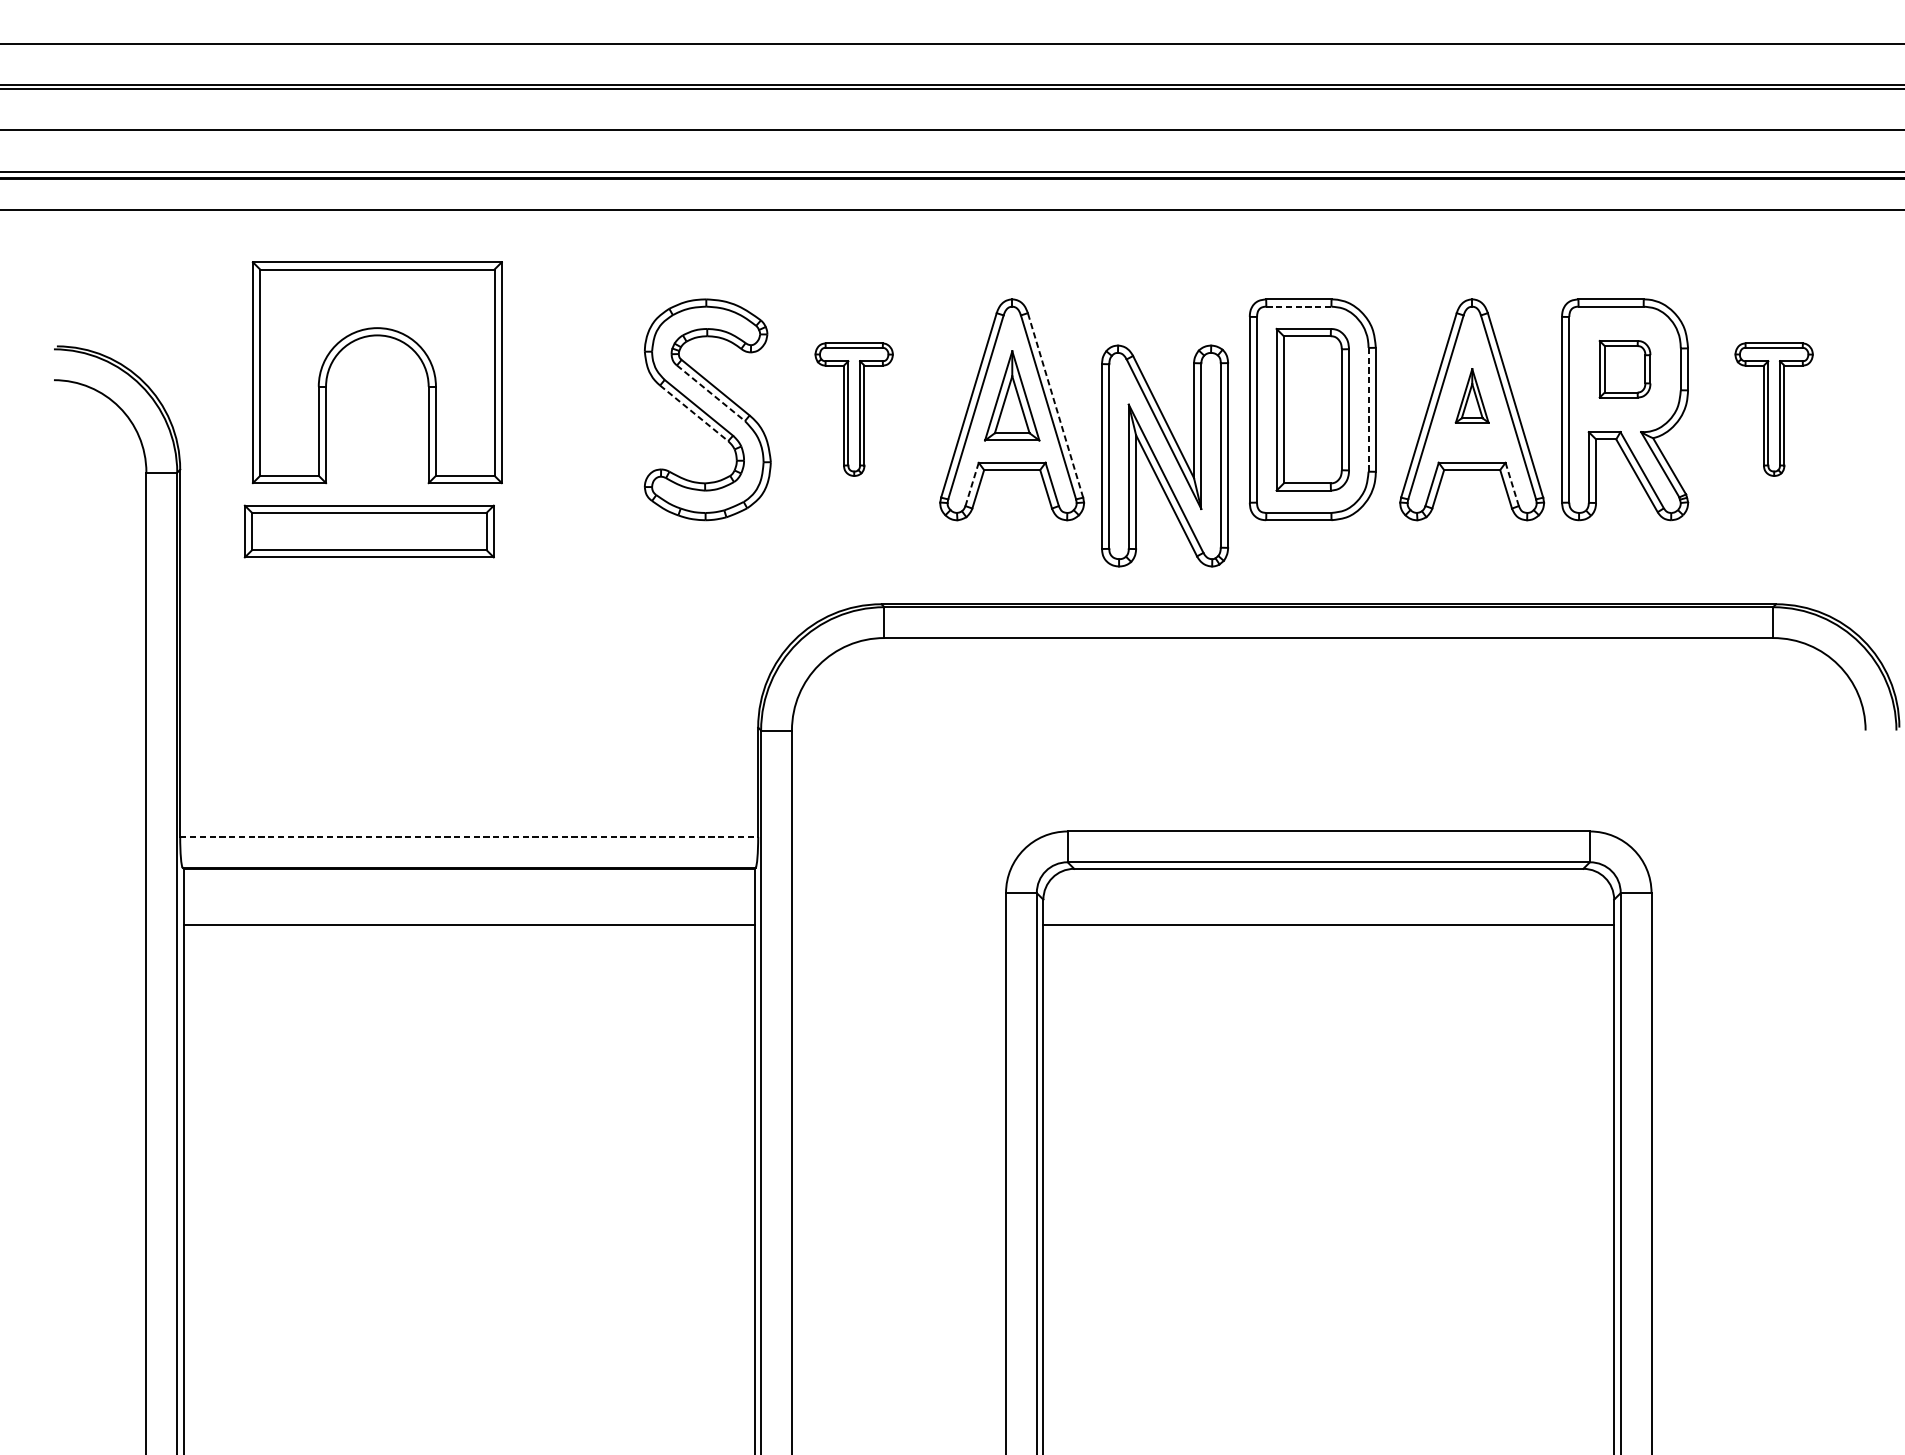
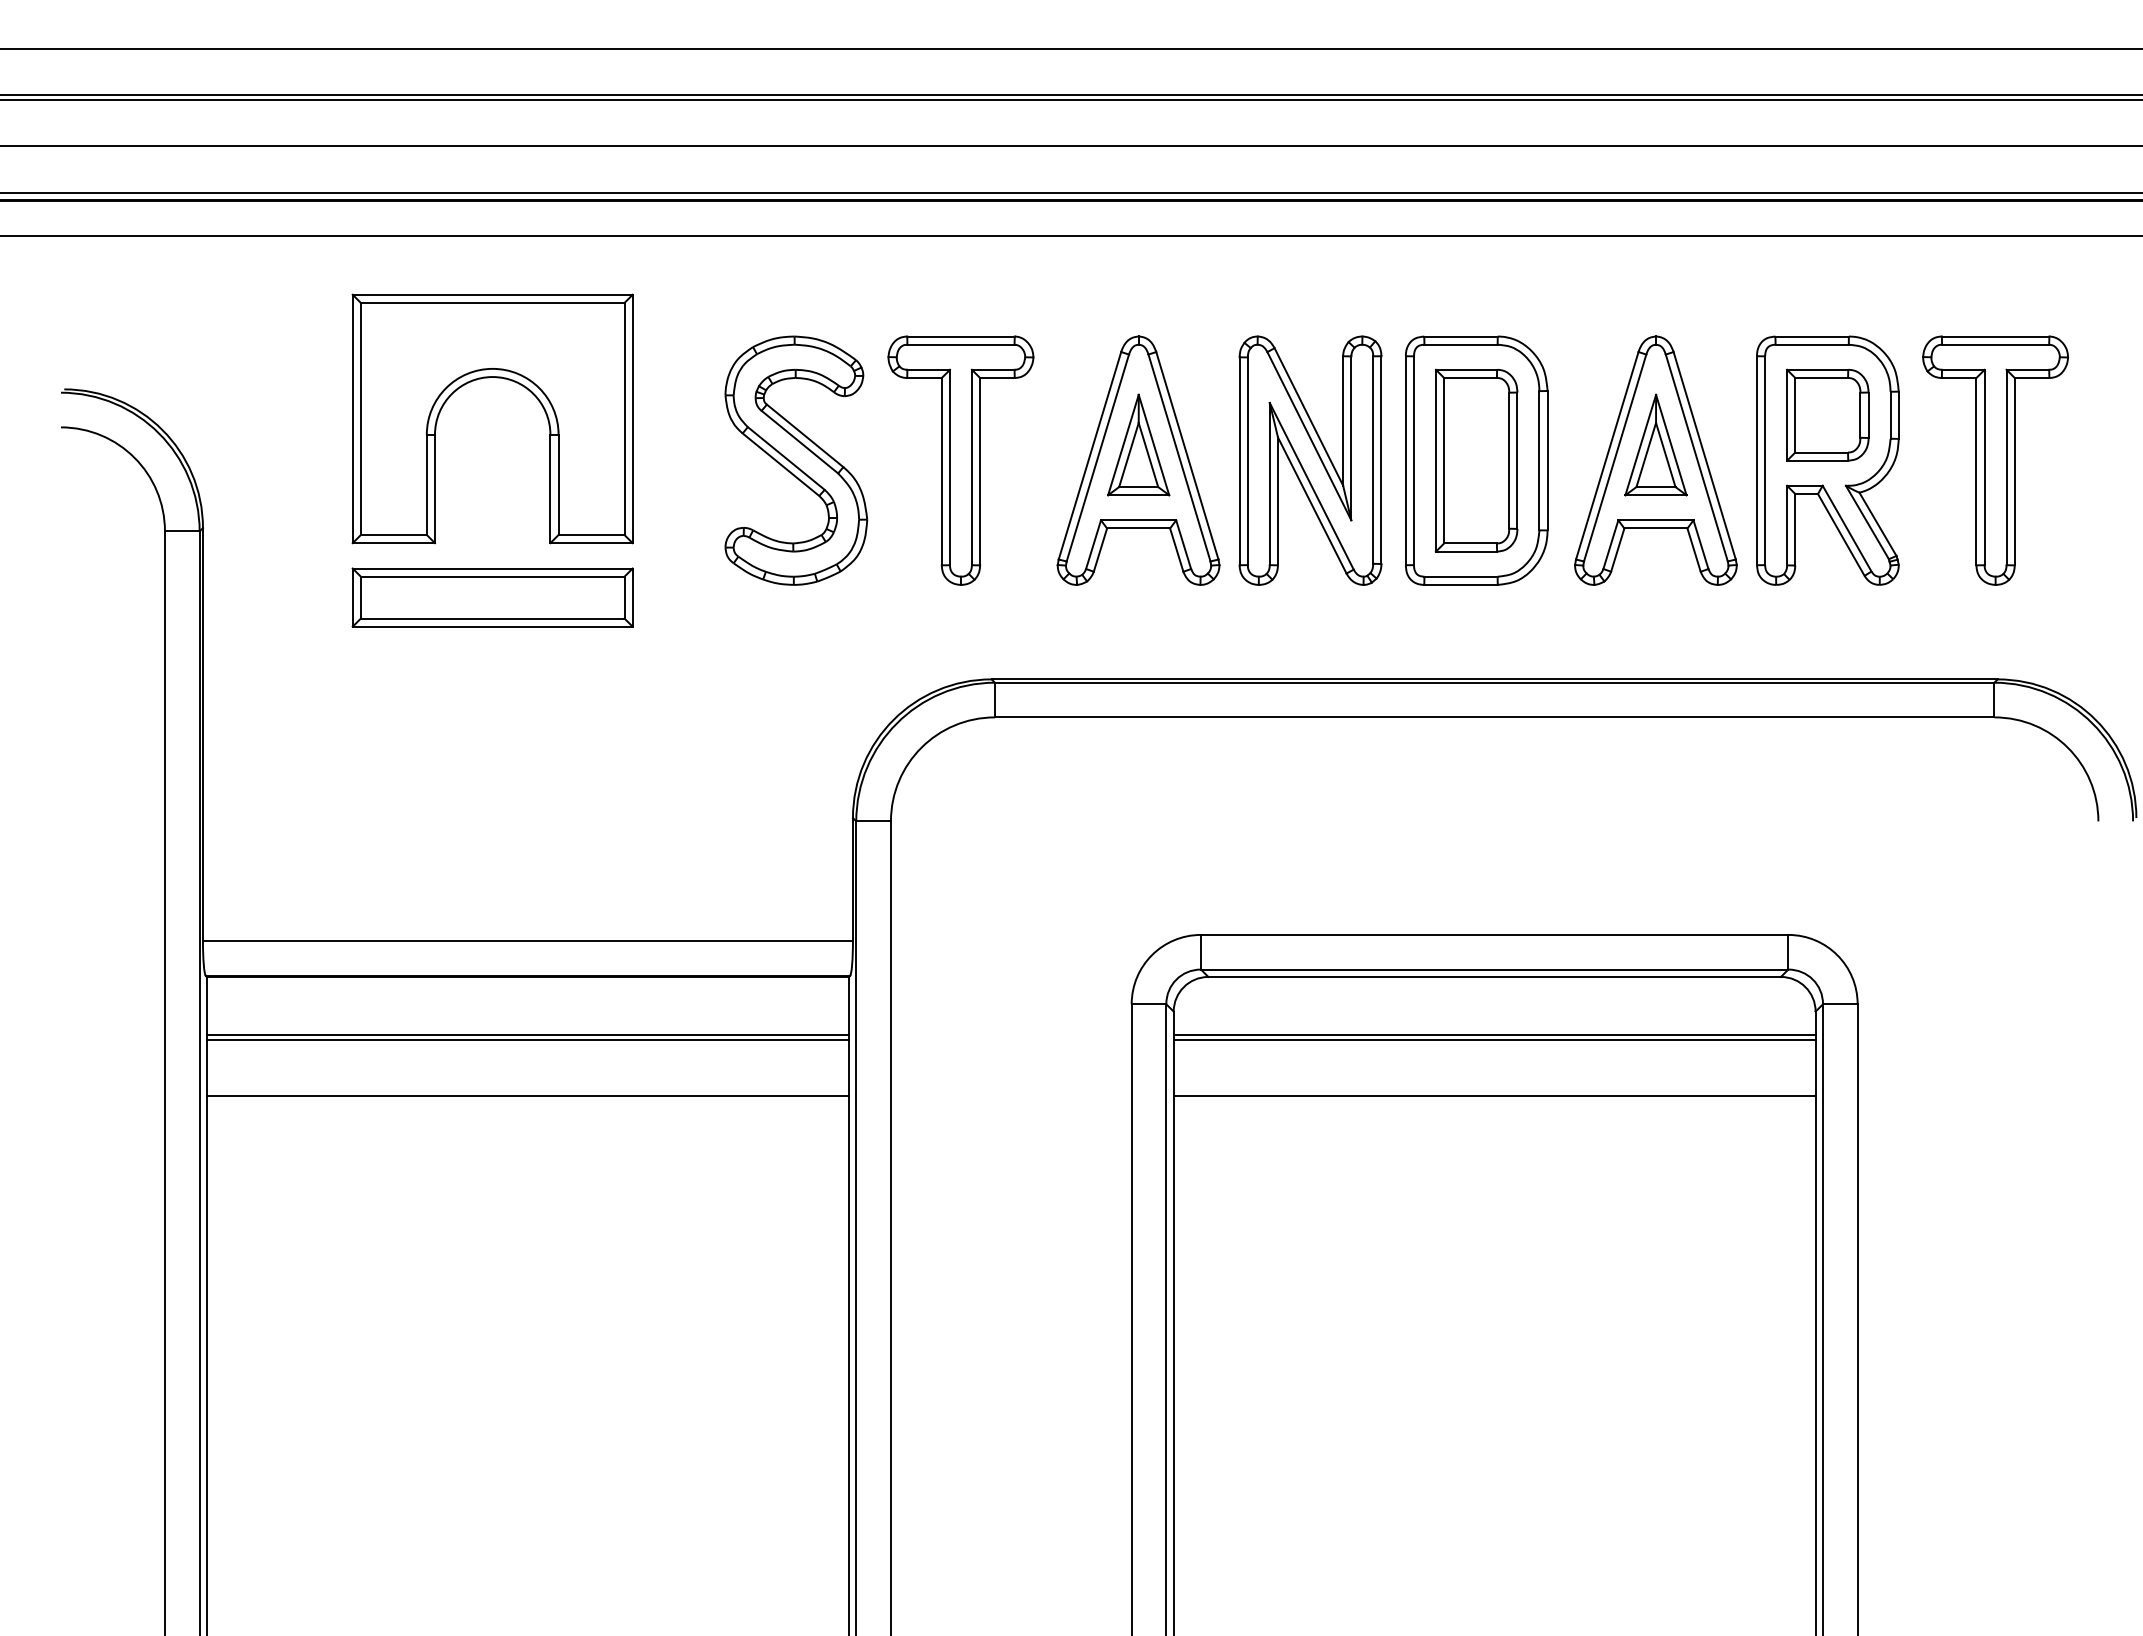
line: (1299, 306) -> (1461, 344), dashed -> solid
part: (373, 336) -> (488, 378), moved
part: (1624, 368) -> (1827, 414), size x1.43
line: (711, 393) -> (800, 442), dashed -> solid
part: (1471, 395) -> (1655, 444), size x1.67
line: (1055, 405) -> (1187, 455), dashed -> solid
part: (853, 409) -> (960, 460), size x1.67
line: (1368, 409) -> (1539, 460), dashed -> solid
part: (1774, 409) -> (1995, 460), size x1.67
line: (694, 414) -> (781, 465), dashed -> solid
part: (1165, 455) -> (1310, 460), moved
line: (1511, 484) -> (1700, 544), dashed -> solid
line: (972, 485) -> (1093, 545), dashed -> solid
part: (369, 531) -> (492, 597), moved
line: (469, 837) -> (528, 941), dashed -> solid
line: (468, 920) -> (527, 1034), added
line: (1328, 920) -> (1494, 1034), added
line: (468, 974) -> (527, 1095), added
line: (1328, 974) -> (1494, 1095), added

